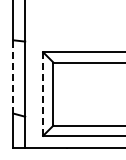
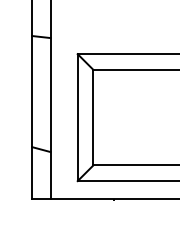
line: (13, 76) -> (32, 90), dashed -> solid
line: (43, 94) -> (78, 118), dashed -> solid

